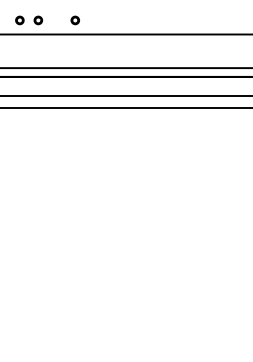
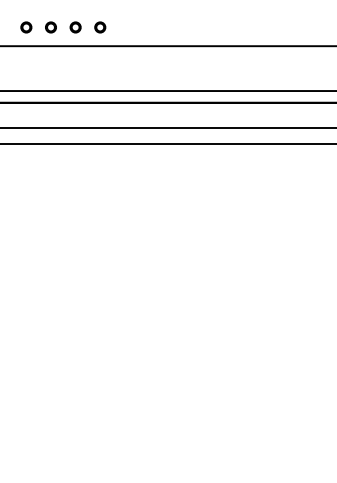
part: (56, 20) -> (75, 27), added

